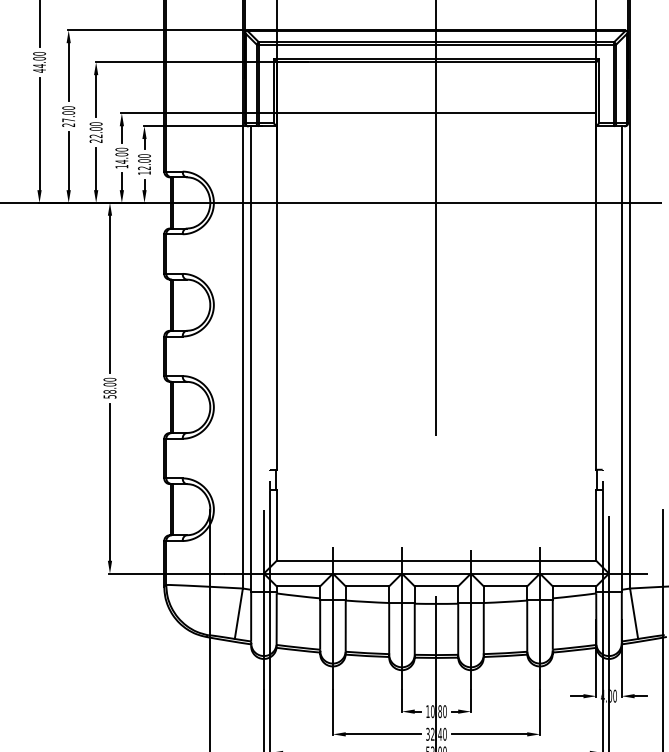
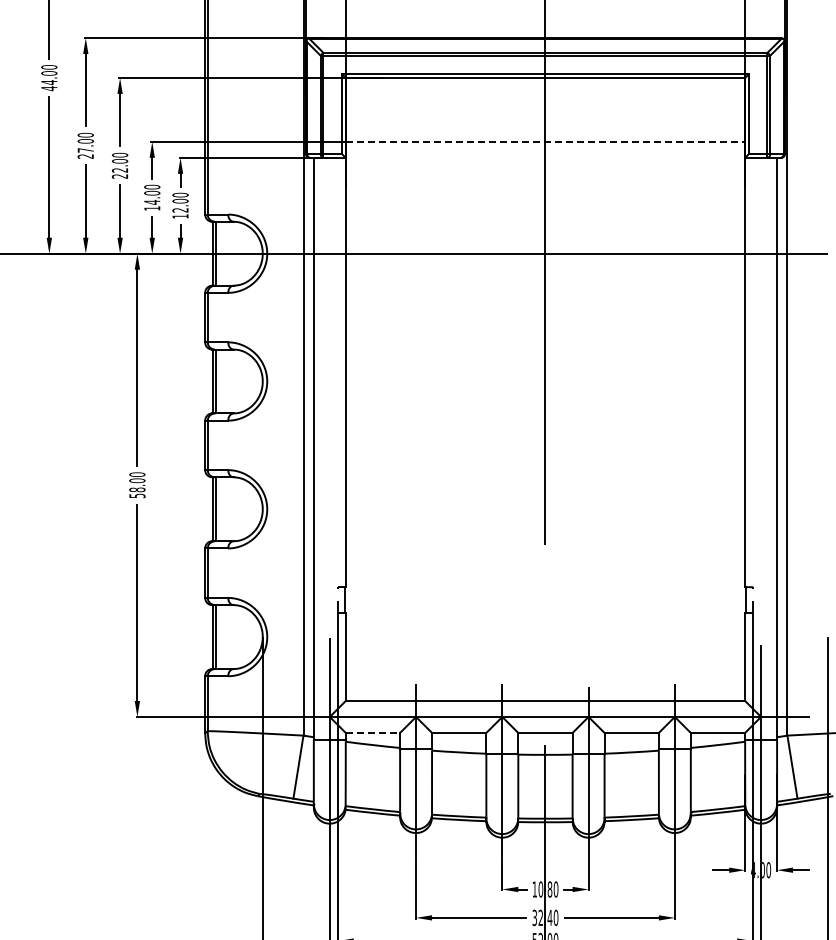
line: (436, 113) -> (545, 141), solid -> dashed
line: (298, 586) -> (373, 732), solid -> dashed

